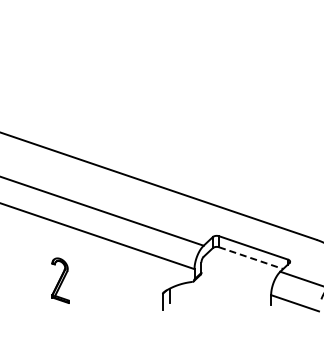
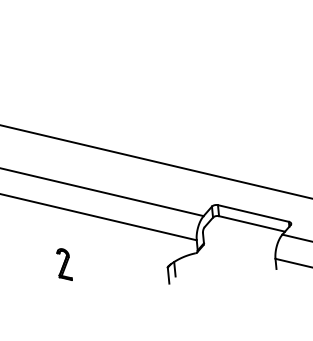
line: (251, 258) -> (252, 224), dashed -> solid
part: (60, 280) -> (64, 264), size x0.71

